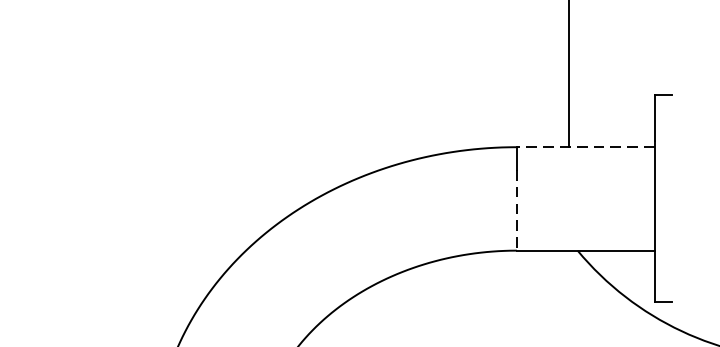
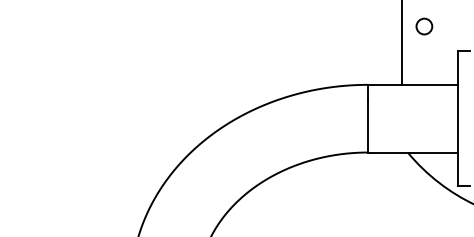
circle: (603, 57) -> (424, 26), added
line: (584, 146) -> (412, 84), dashed -> solid
line: (517, 210) -> (368, 126), dashed -> solid

